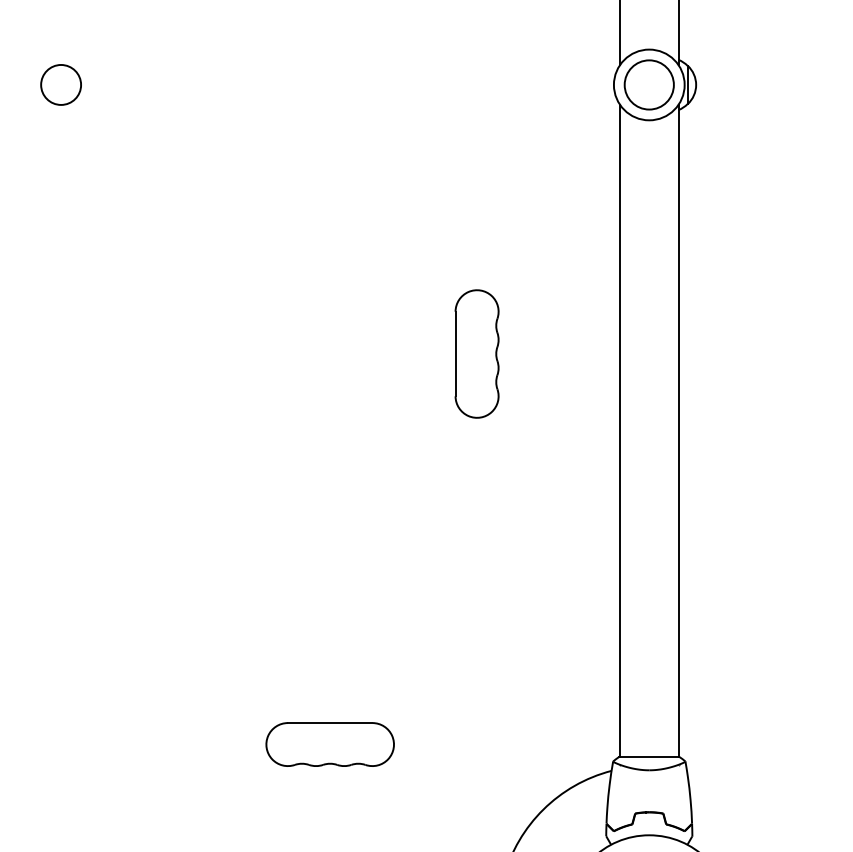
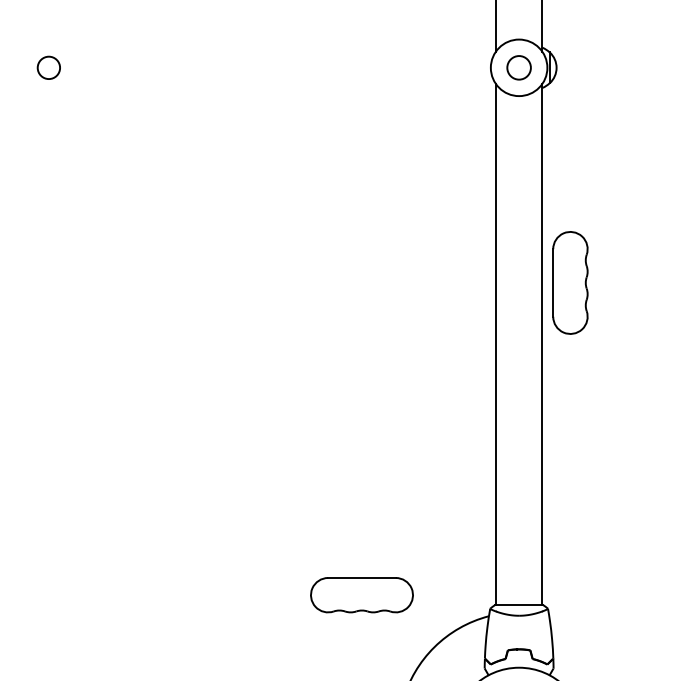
circle: (60, 84) -> (48, 67), size x0.7
circle: (648, 84) -> (518, 67), size x0.6
part: (477, 353) -> (570, 282), moved
part: (329, 744) -> (361, 595), moved

